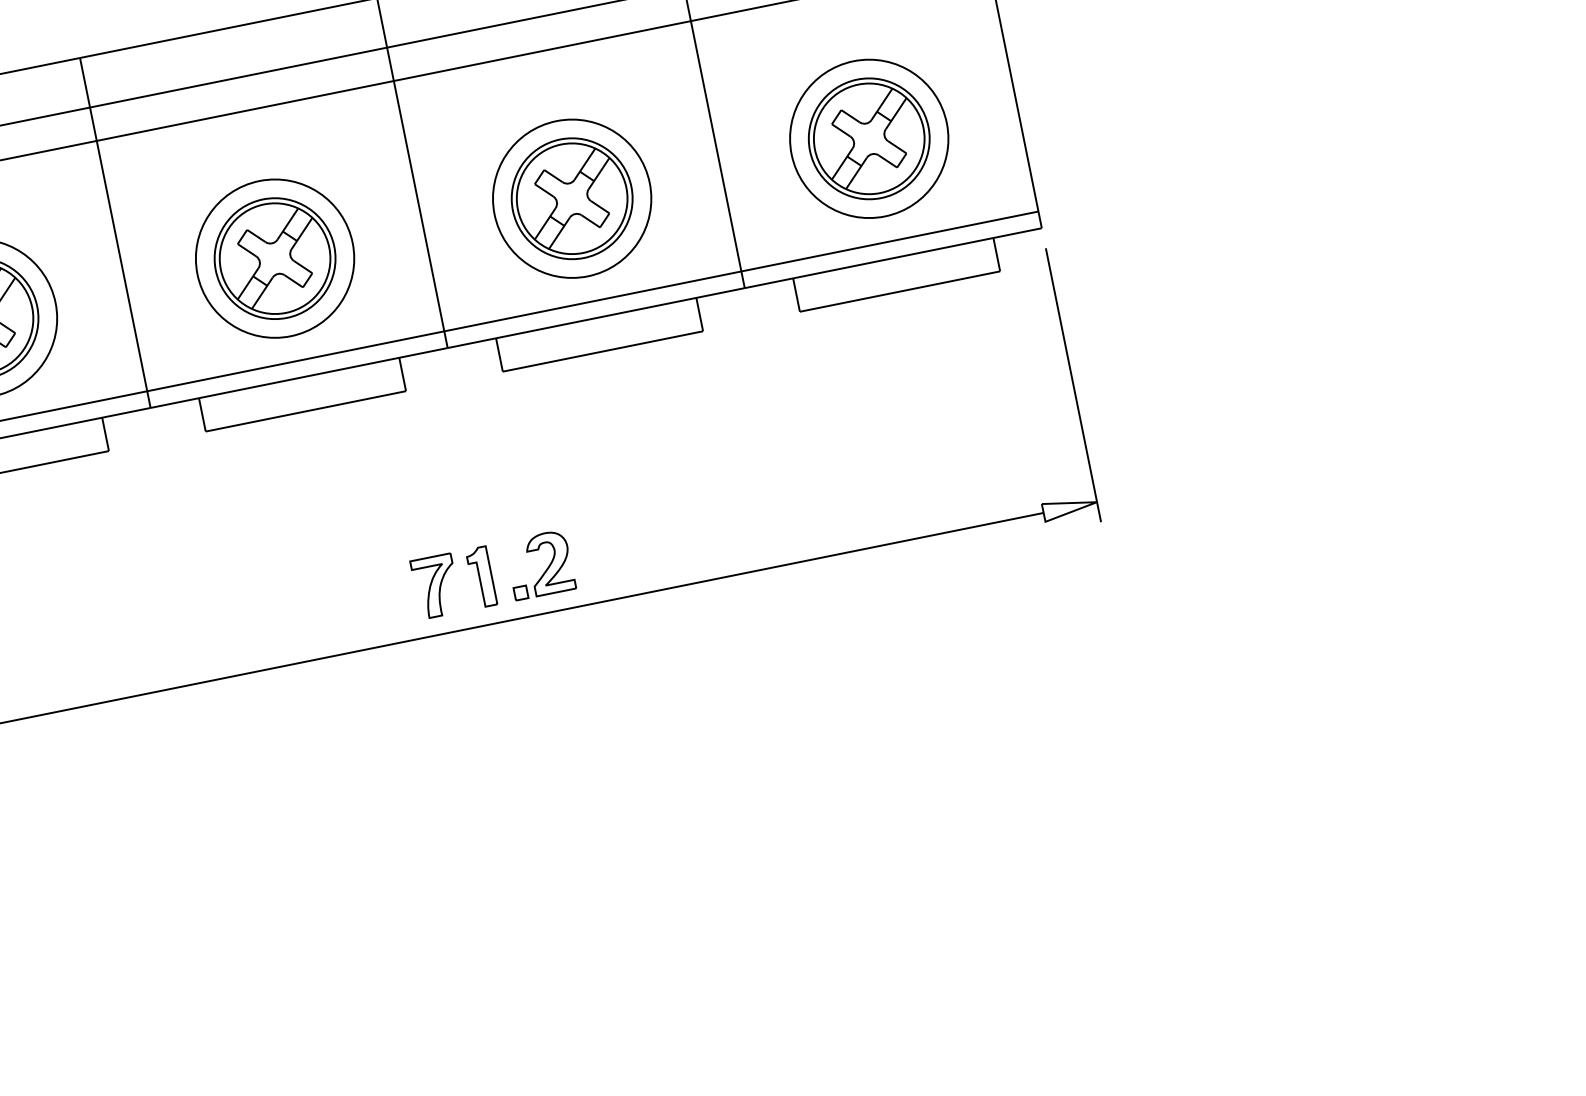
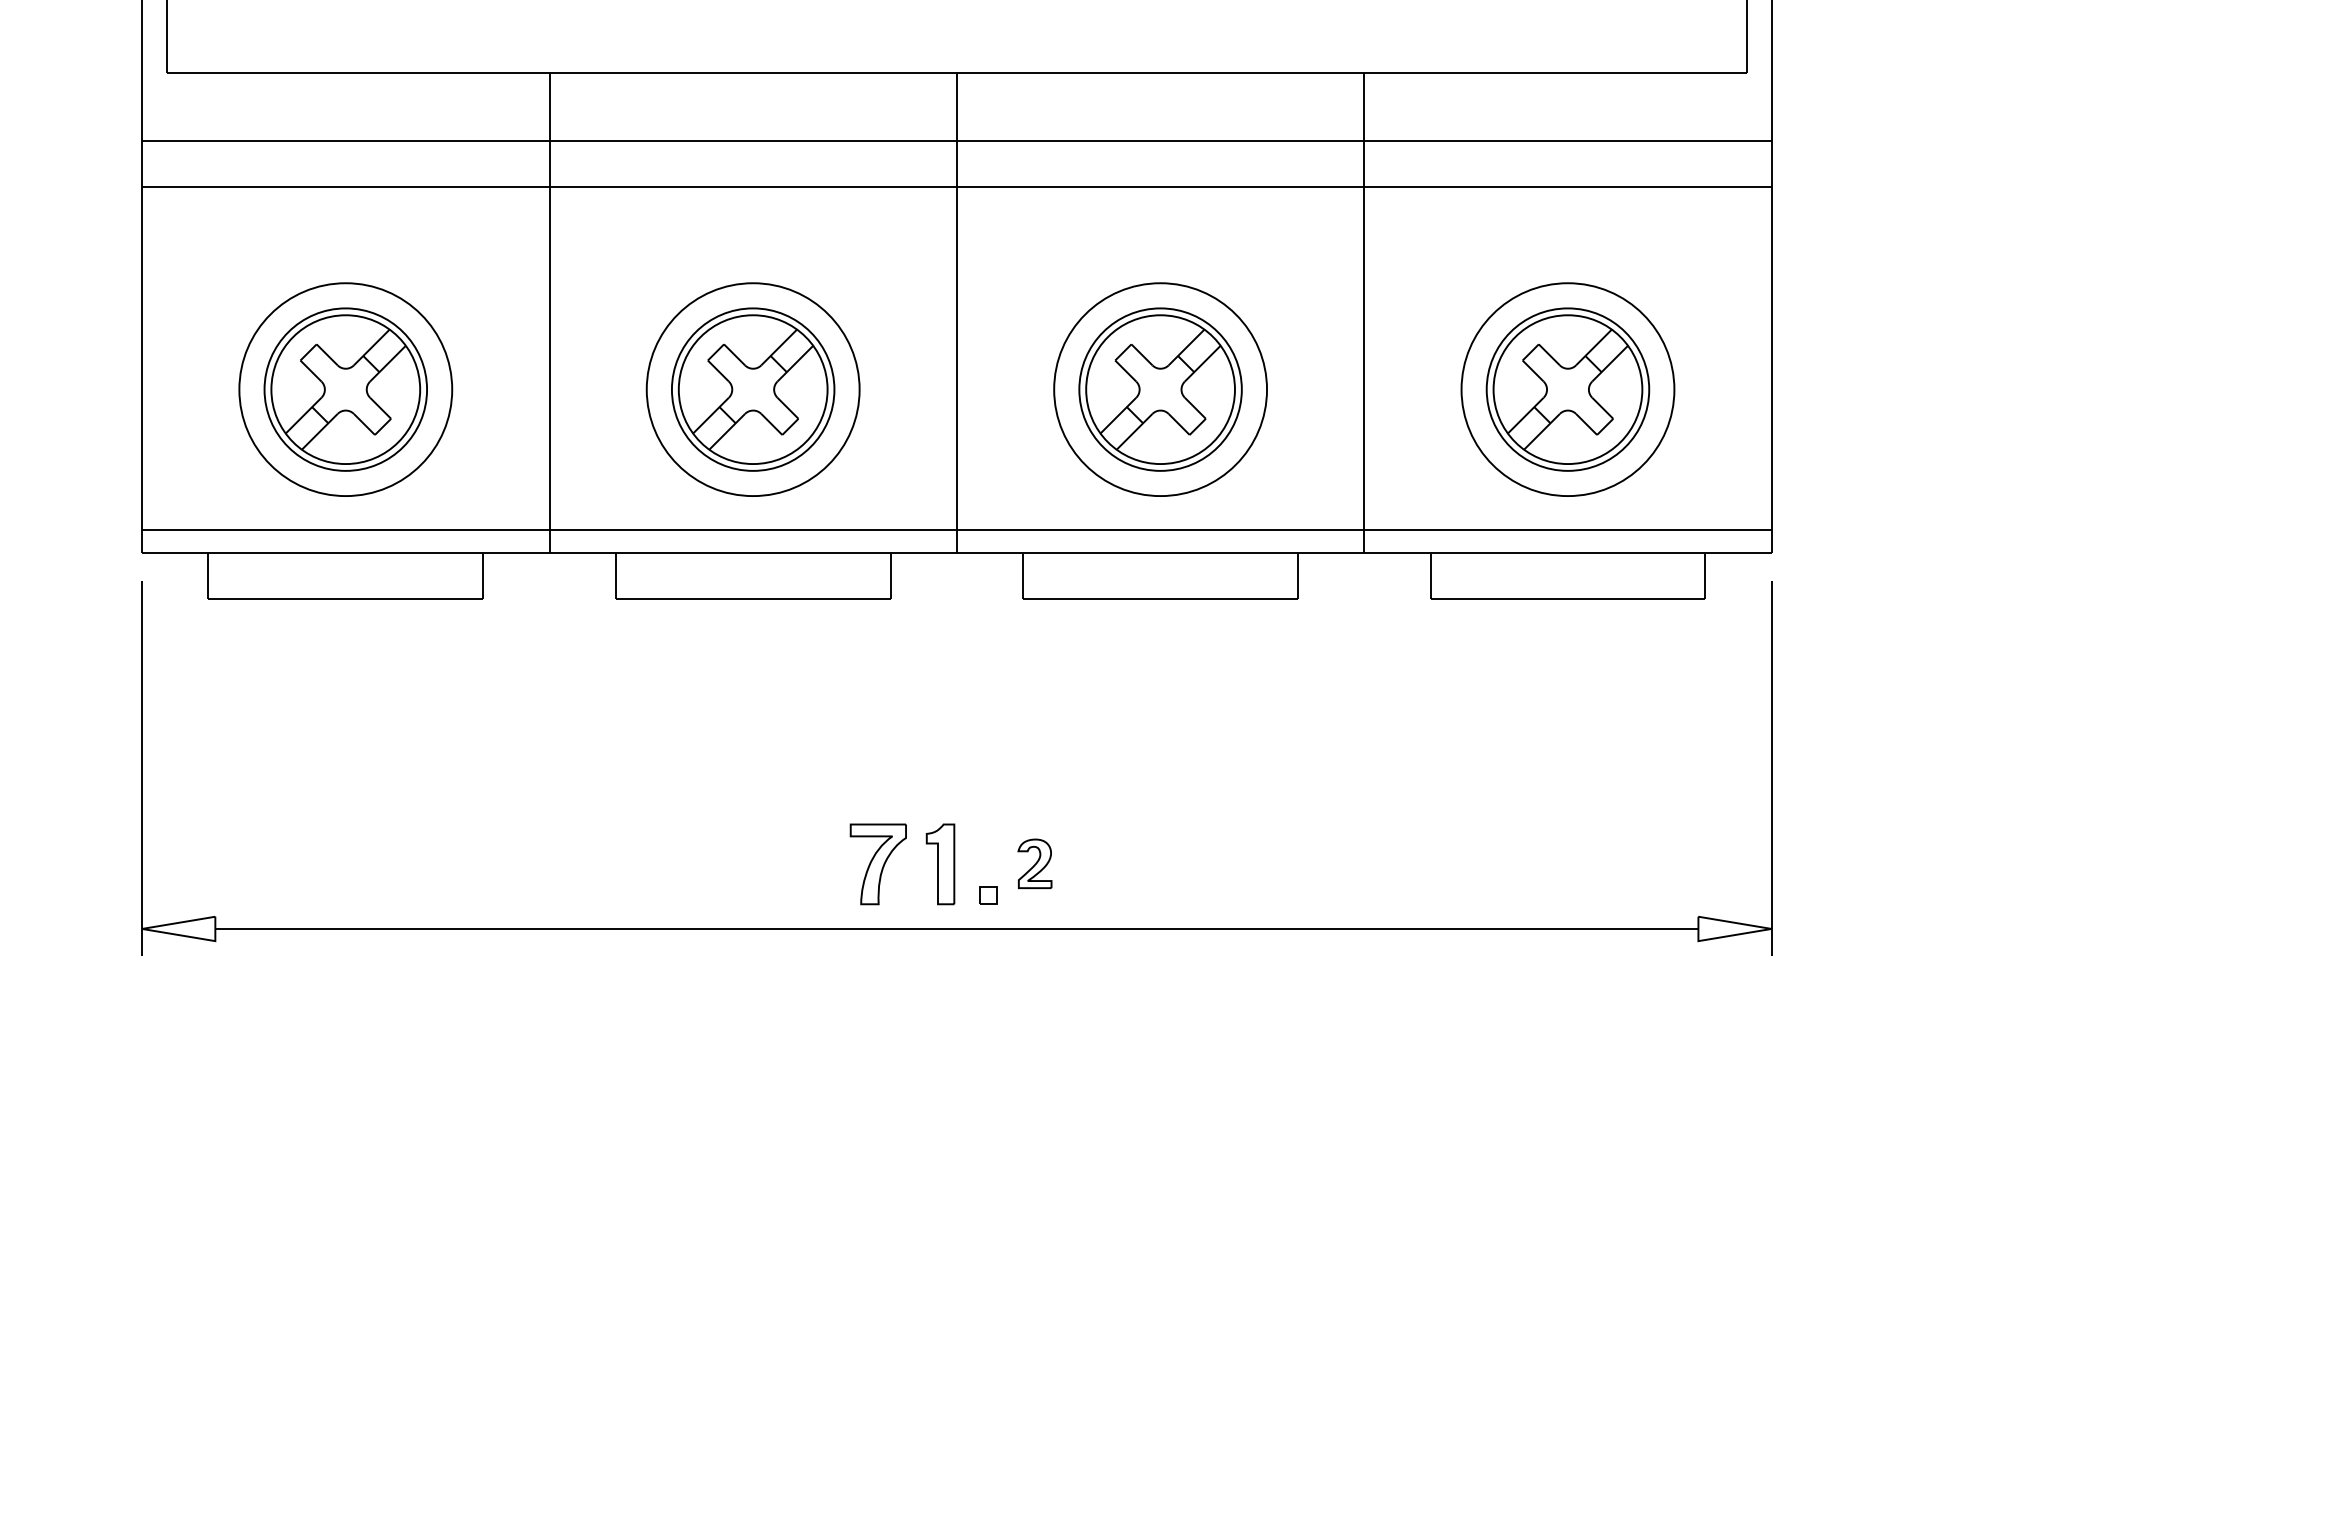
part: (549, 562) -> (1034, 863), size x0.6

